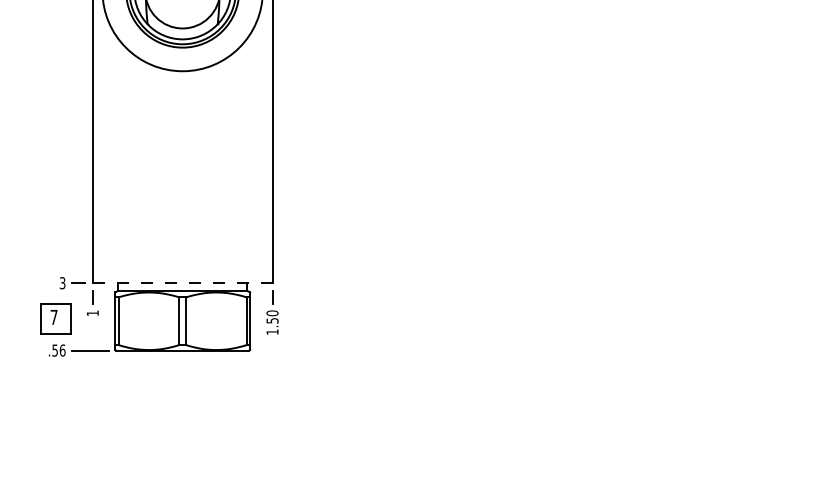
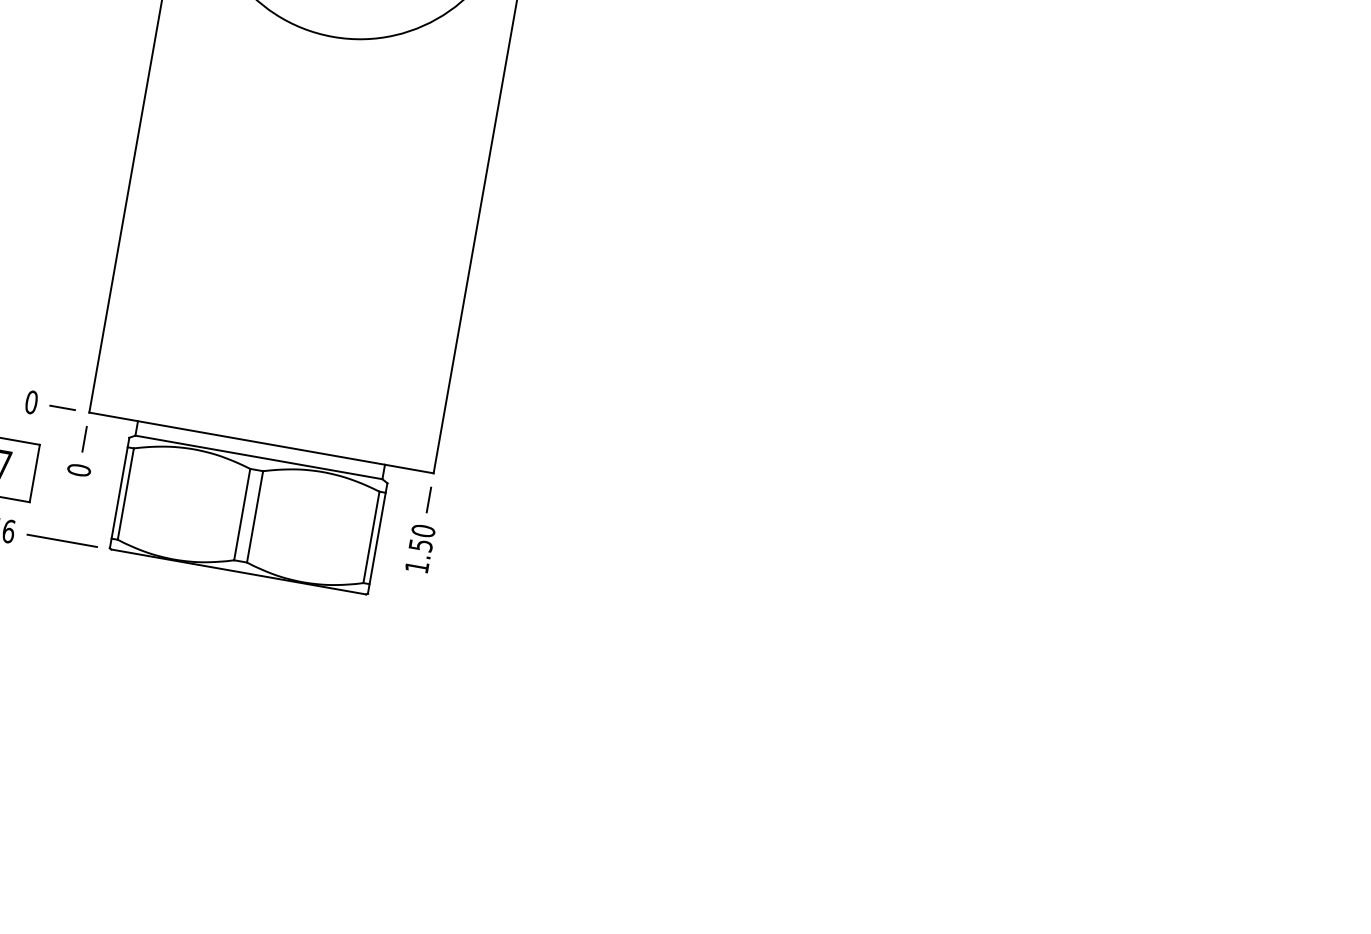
text: (62, 283) -> (31, 402), 3 -> 0
line: (182, 283) -> (261, 443), dashed -> solid
text: (92, 313) -> (78, 470), 1 -> 0

